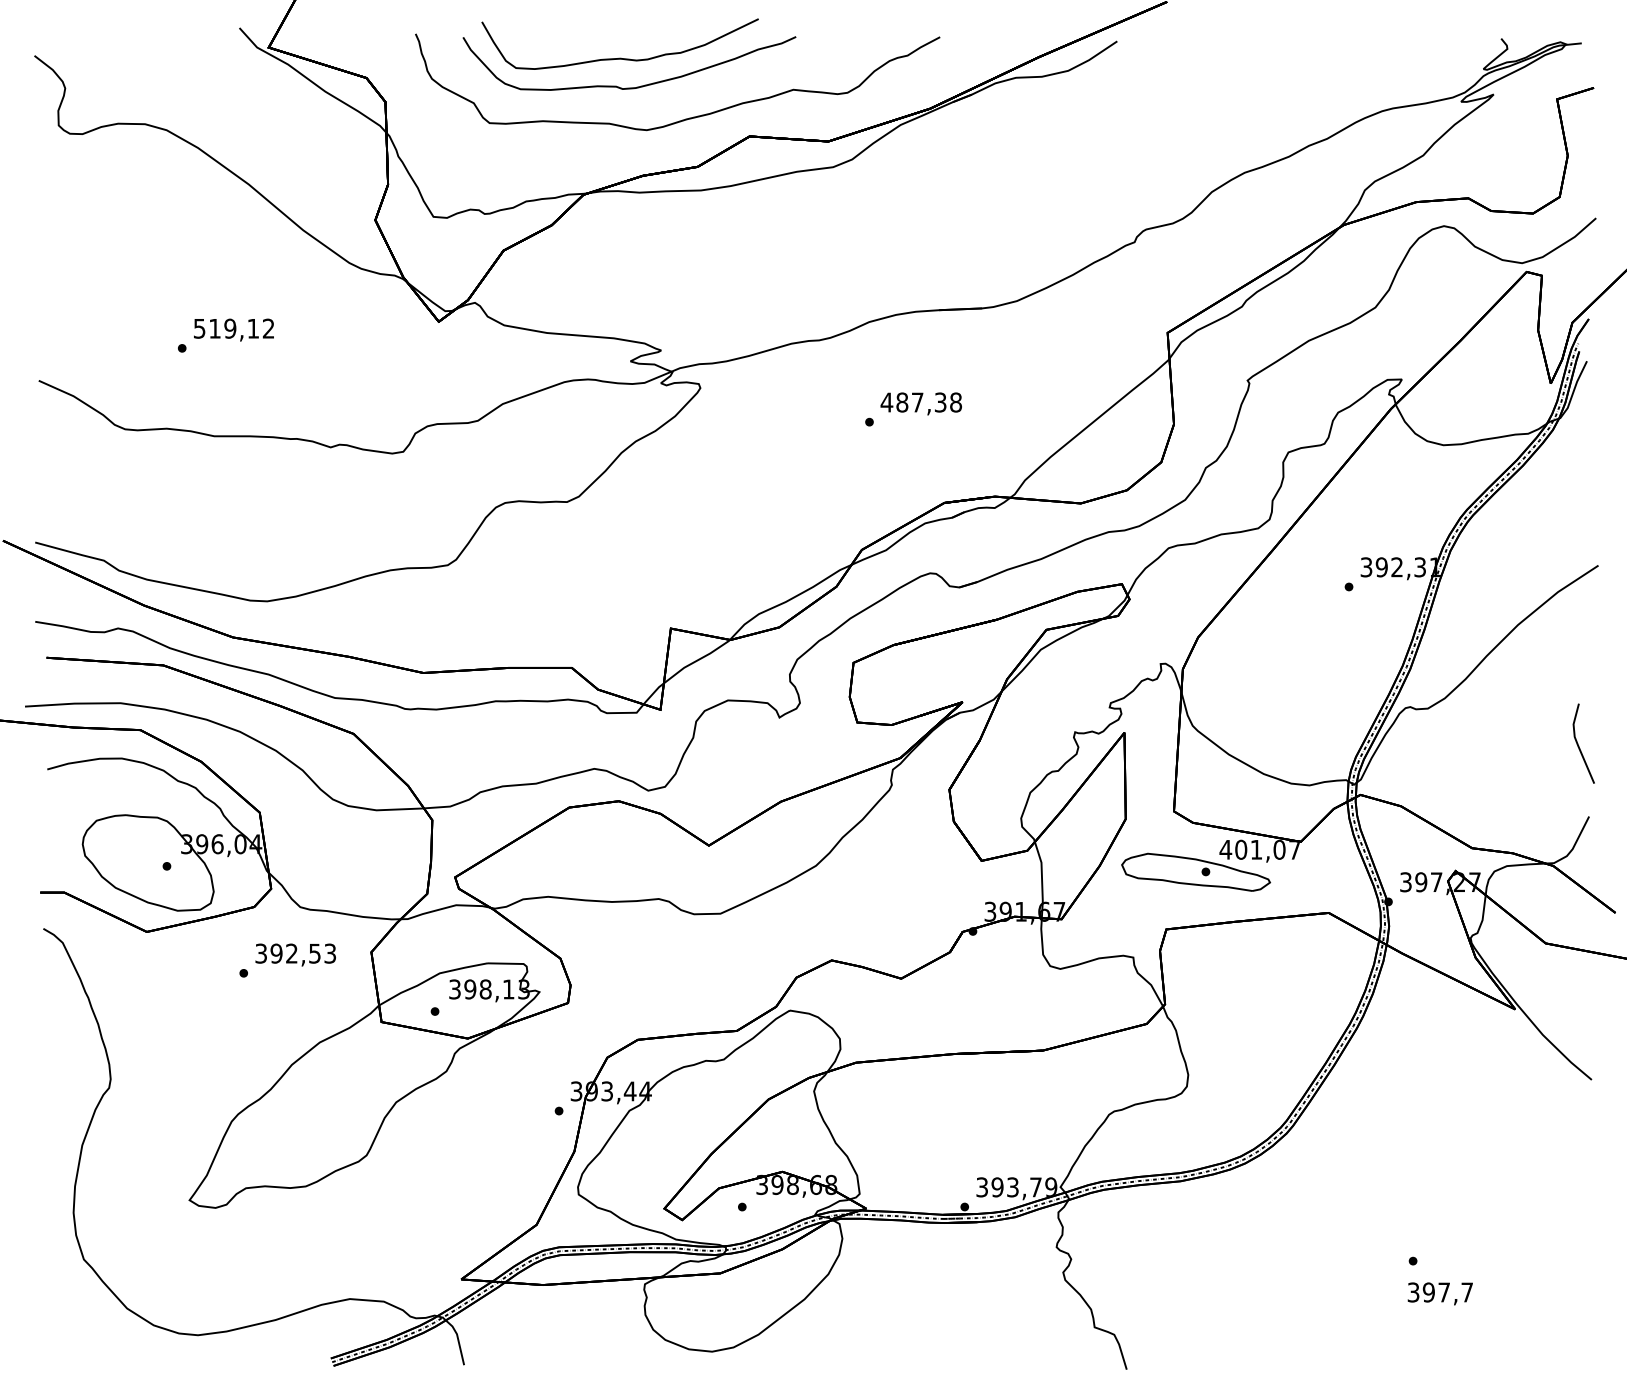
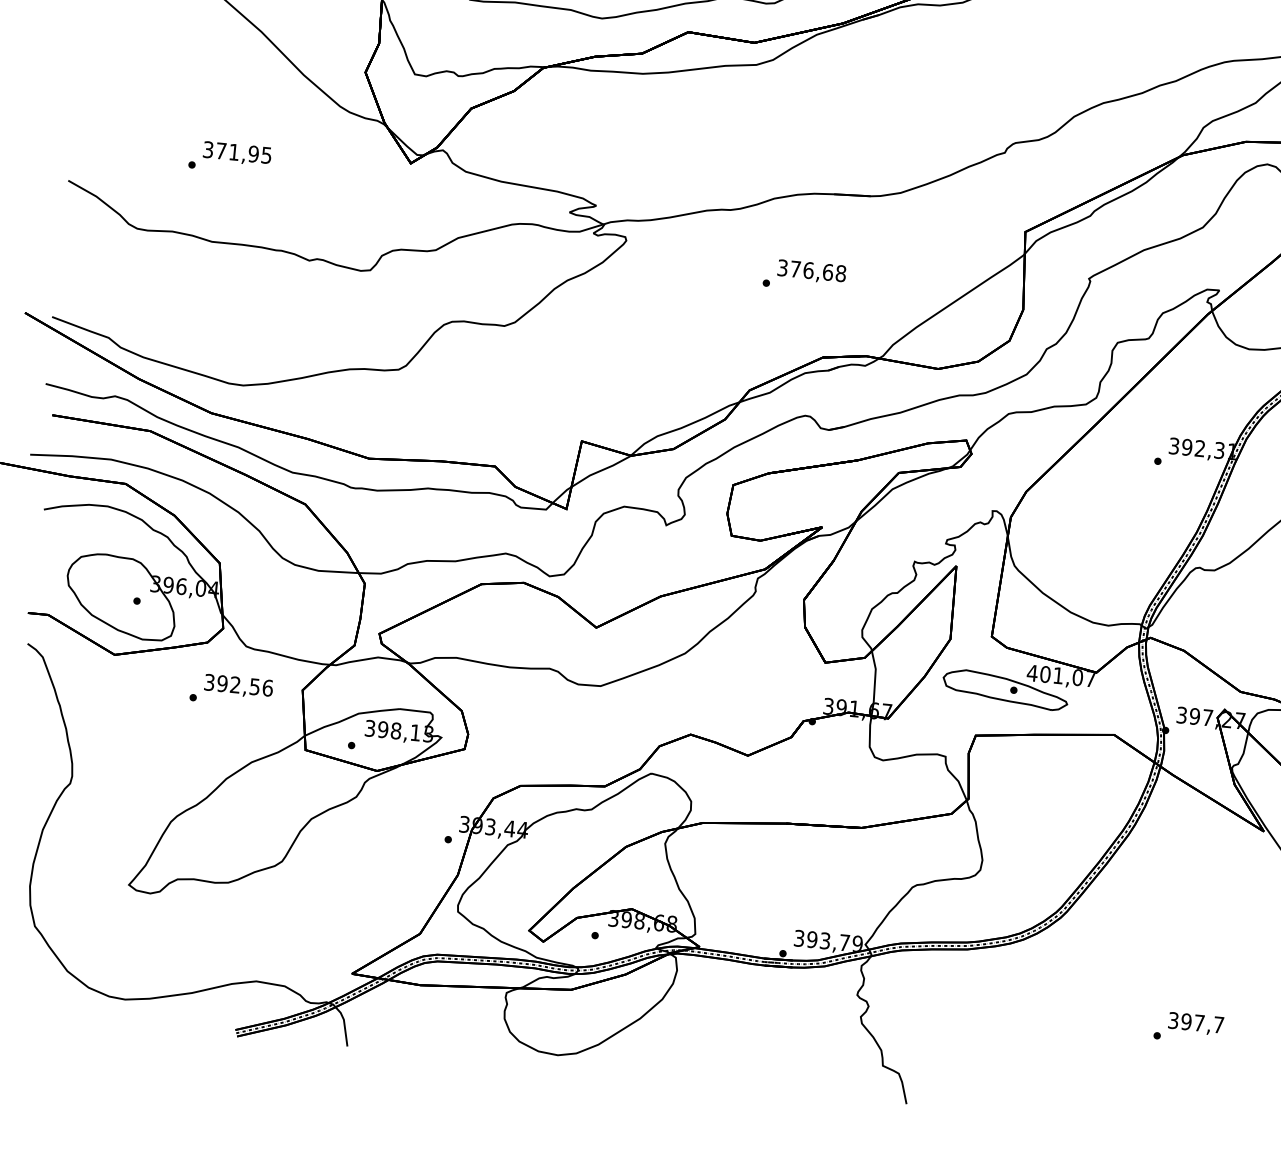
text: (234, 328) -> (237, 152), 519,12 -> 371,95
text: (913, 402) -> (805, 270), 487,38 -> 376,68
text: (330, 953) -> (268, 688), 392,53 -> 392,56
text: (1439, 1293) -> (1195, 1023), moved

